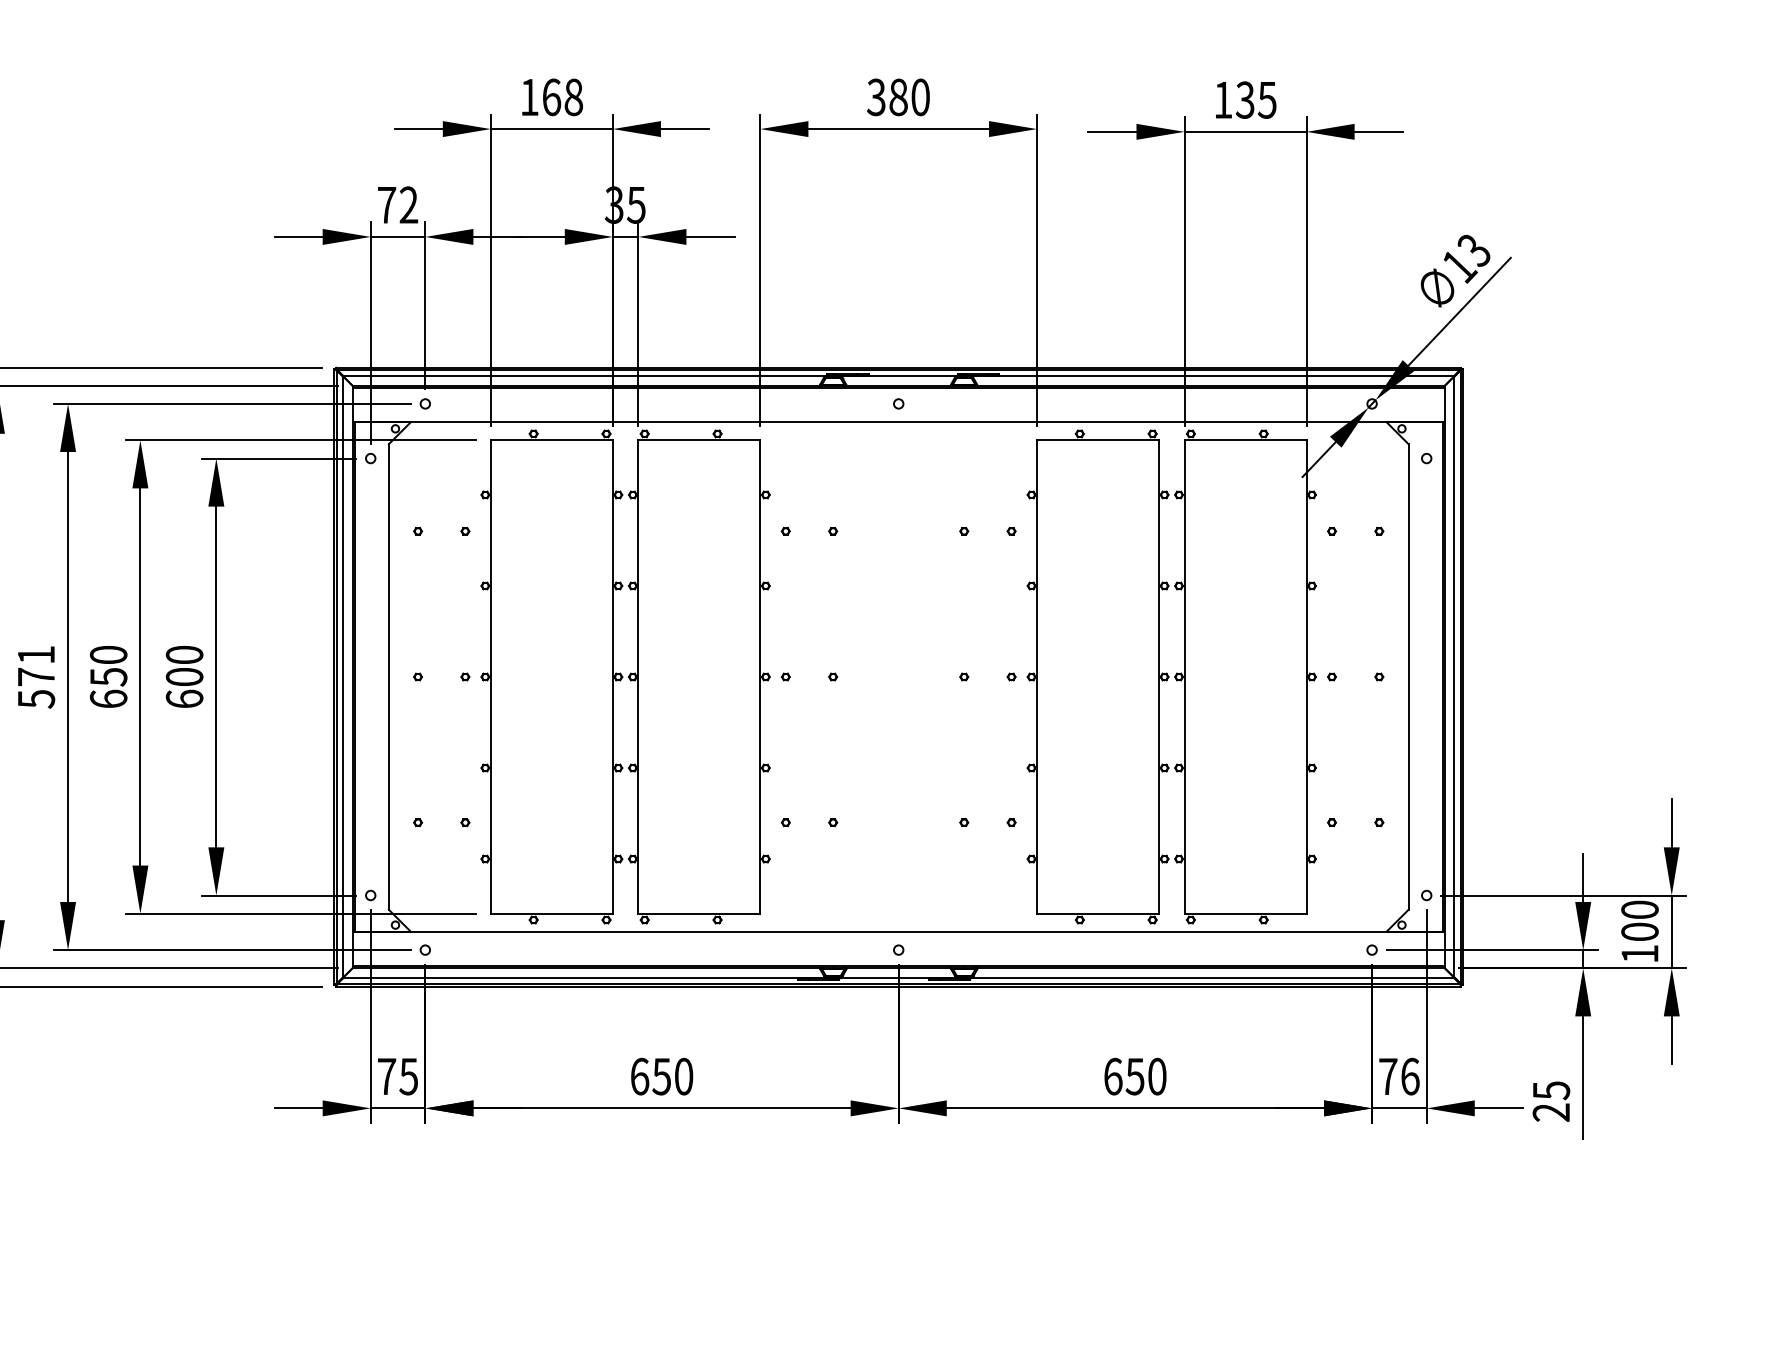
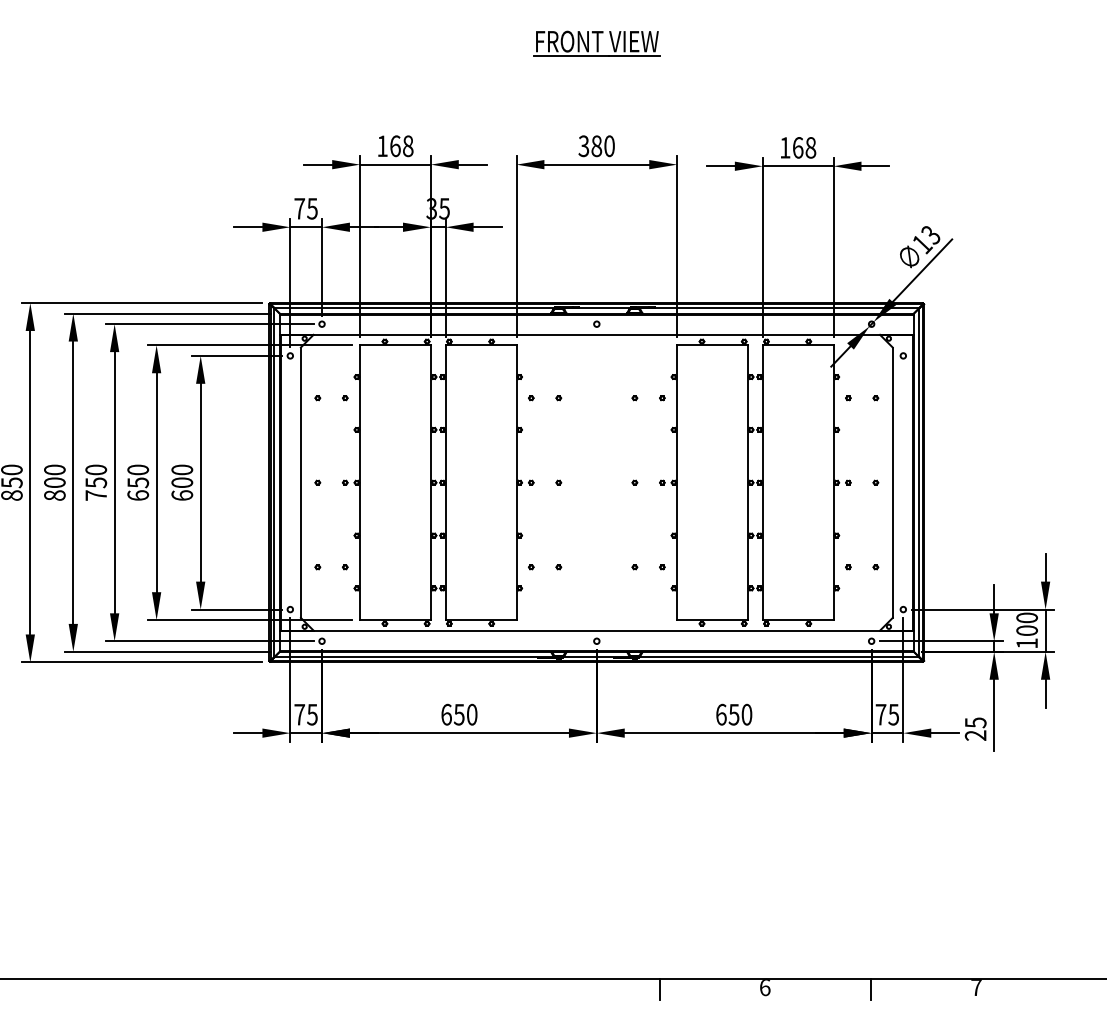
text: (1256, 99) -> (804, 147), 135 -> 168
text: (408, 204) -> (312, 208), 72 -> 75
text: (36, 676) -> (96, 482), 571 -> 750
text: (1409, 1076) -> (893, 714), 76 -> 75

